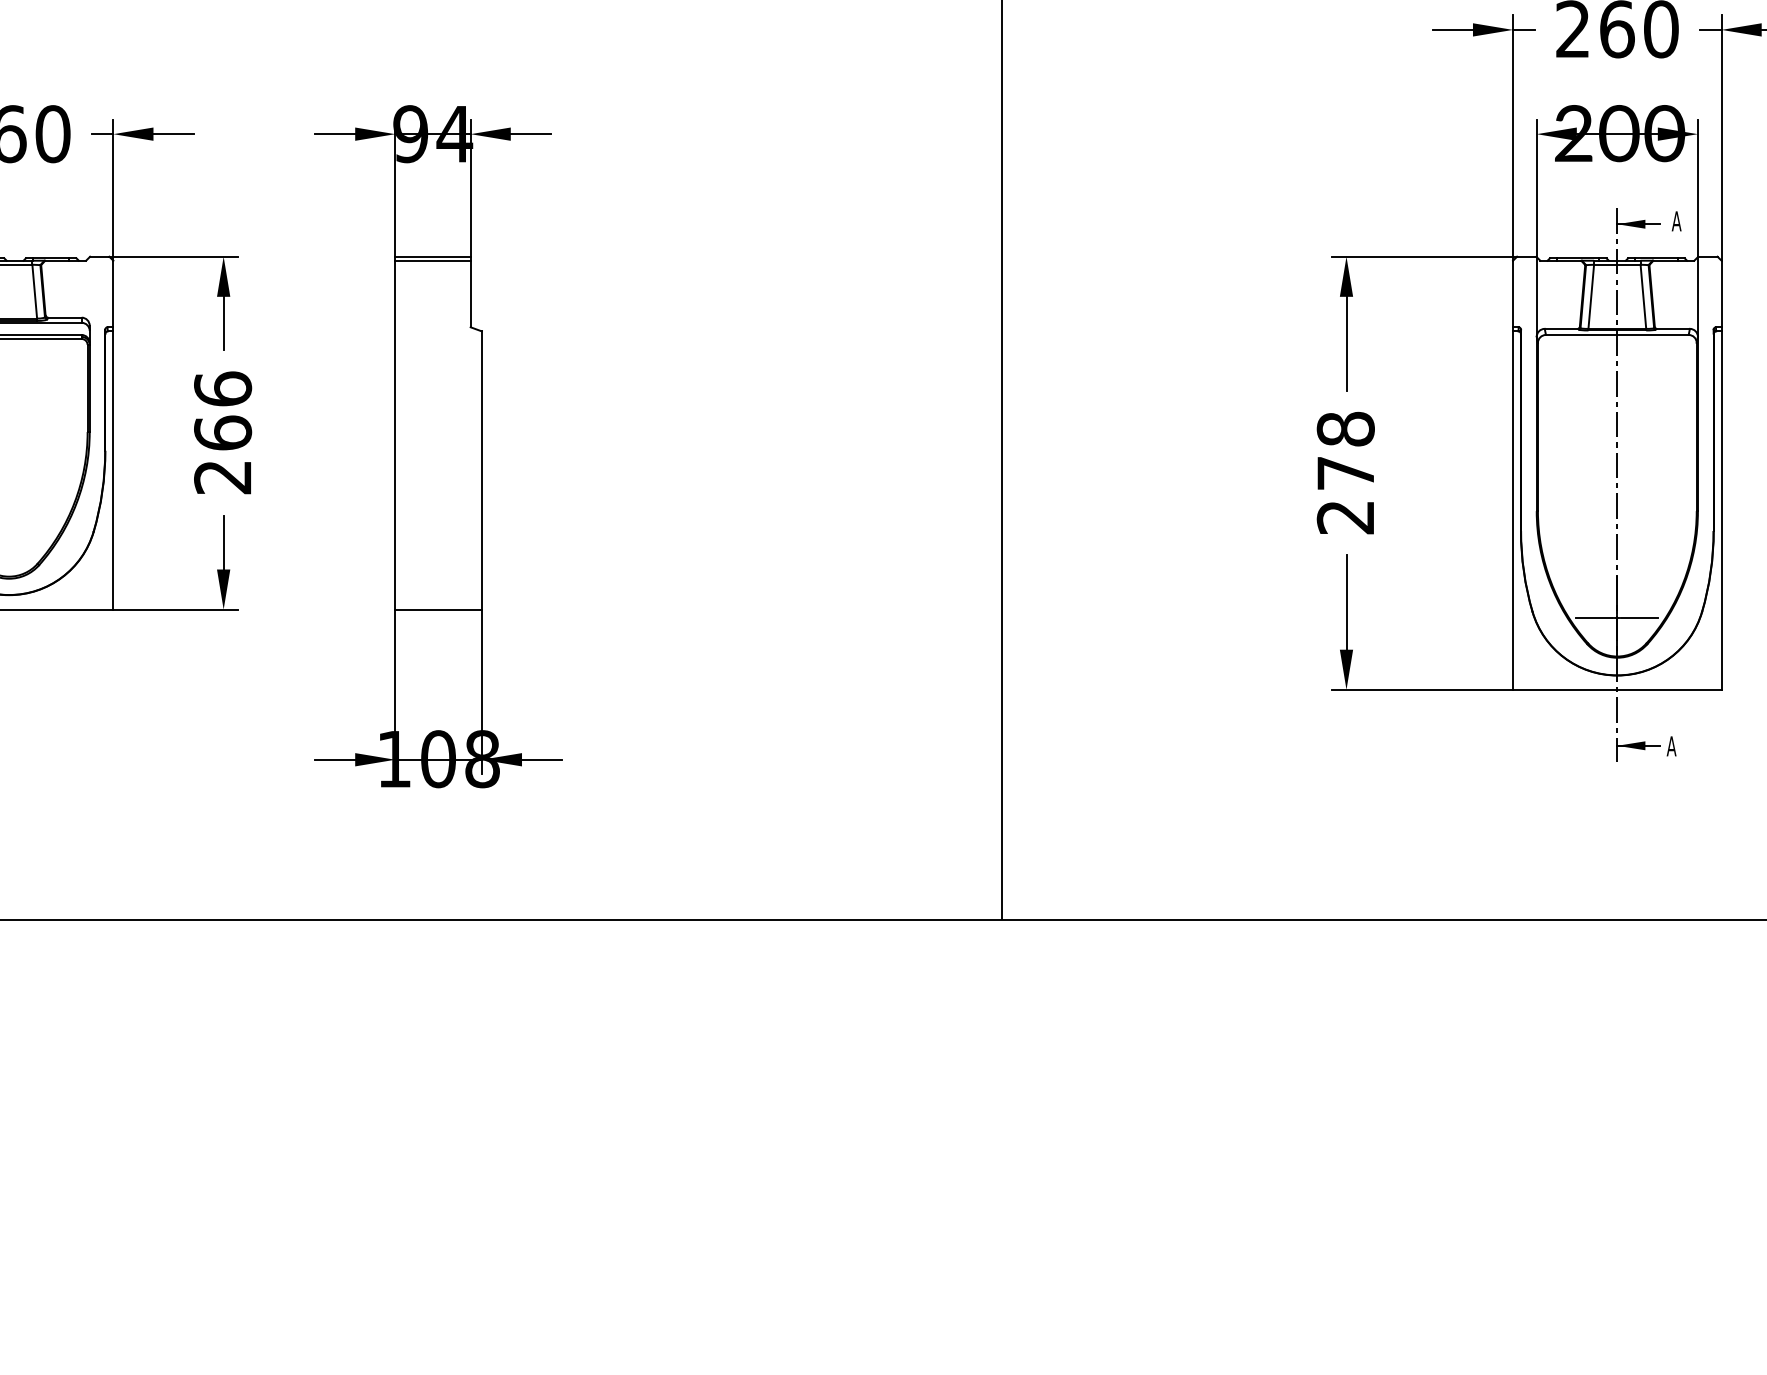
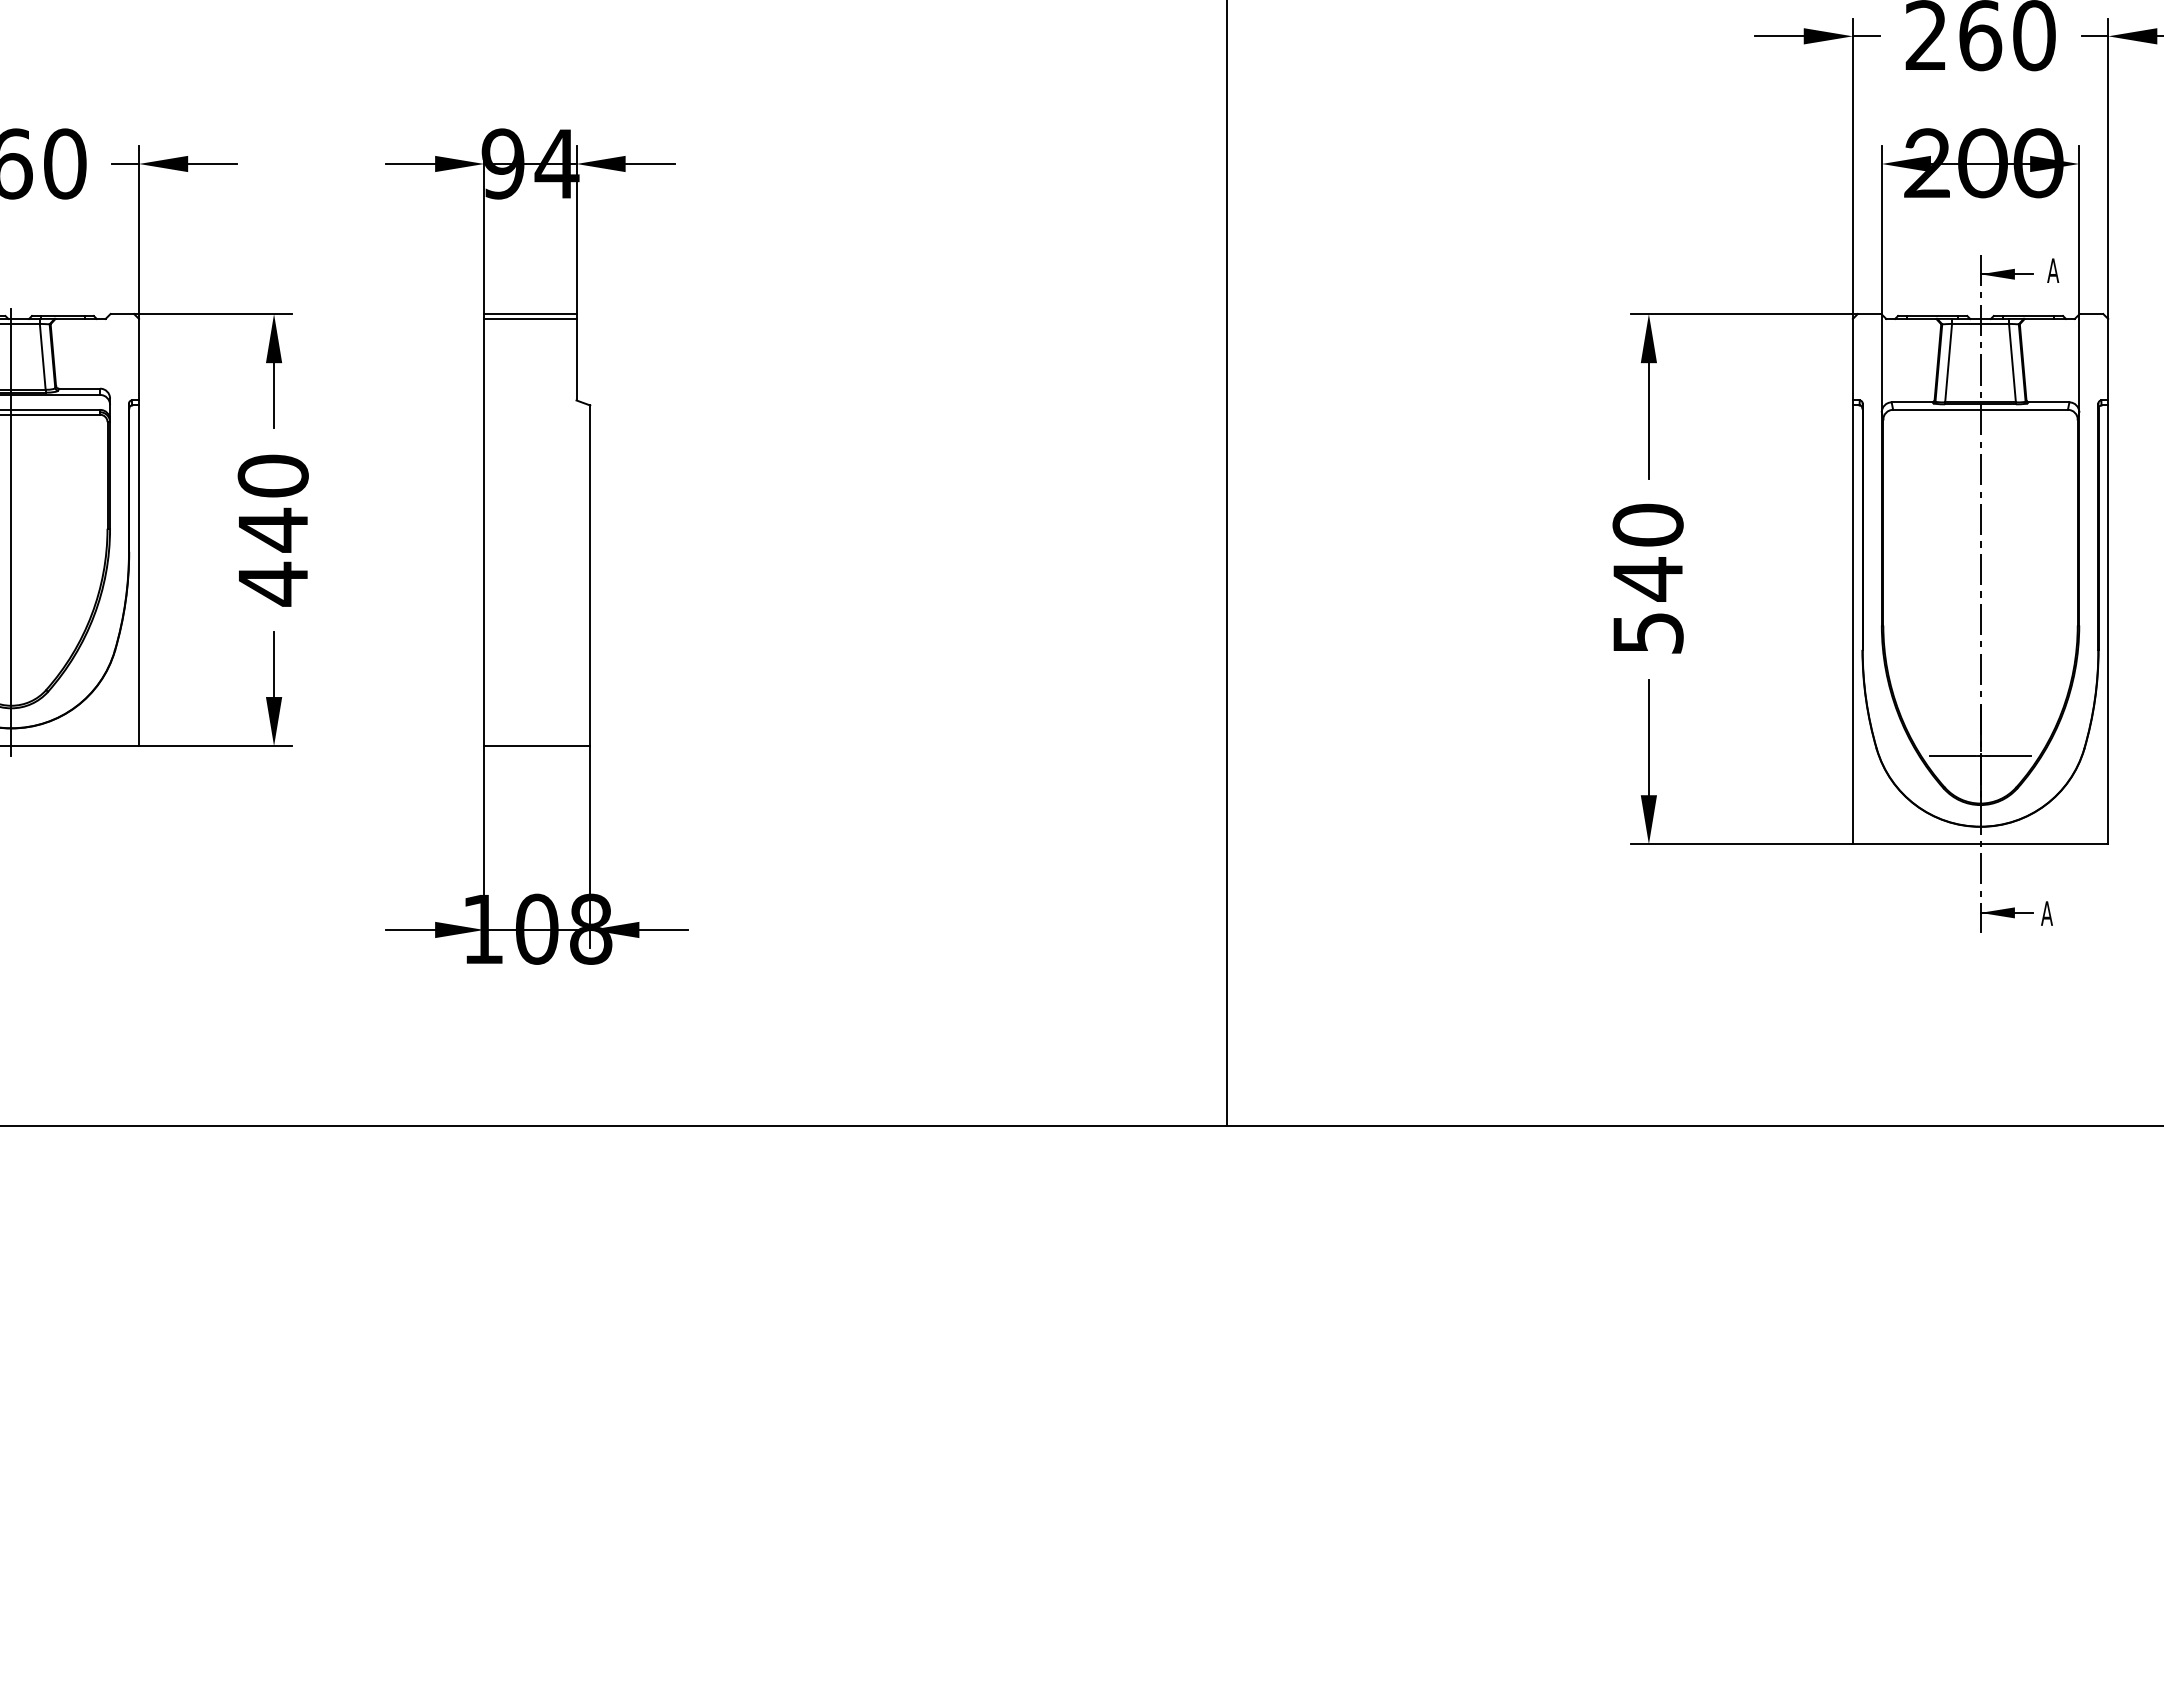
text: (222, 433) -> (272, 530), 266 -> 440
line: (9, 435) -> (11, 532), added
text: (1345, 472) -> (1647, 578), 278 -> 540

